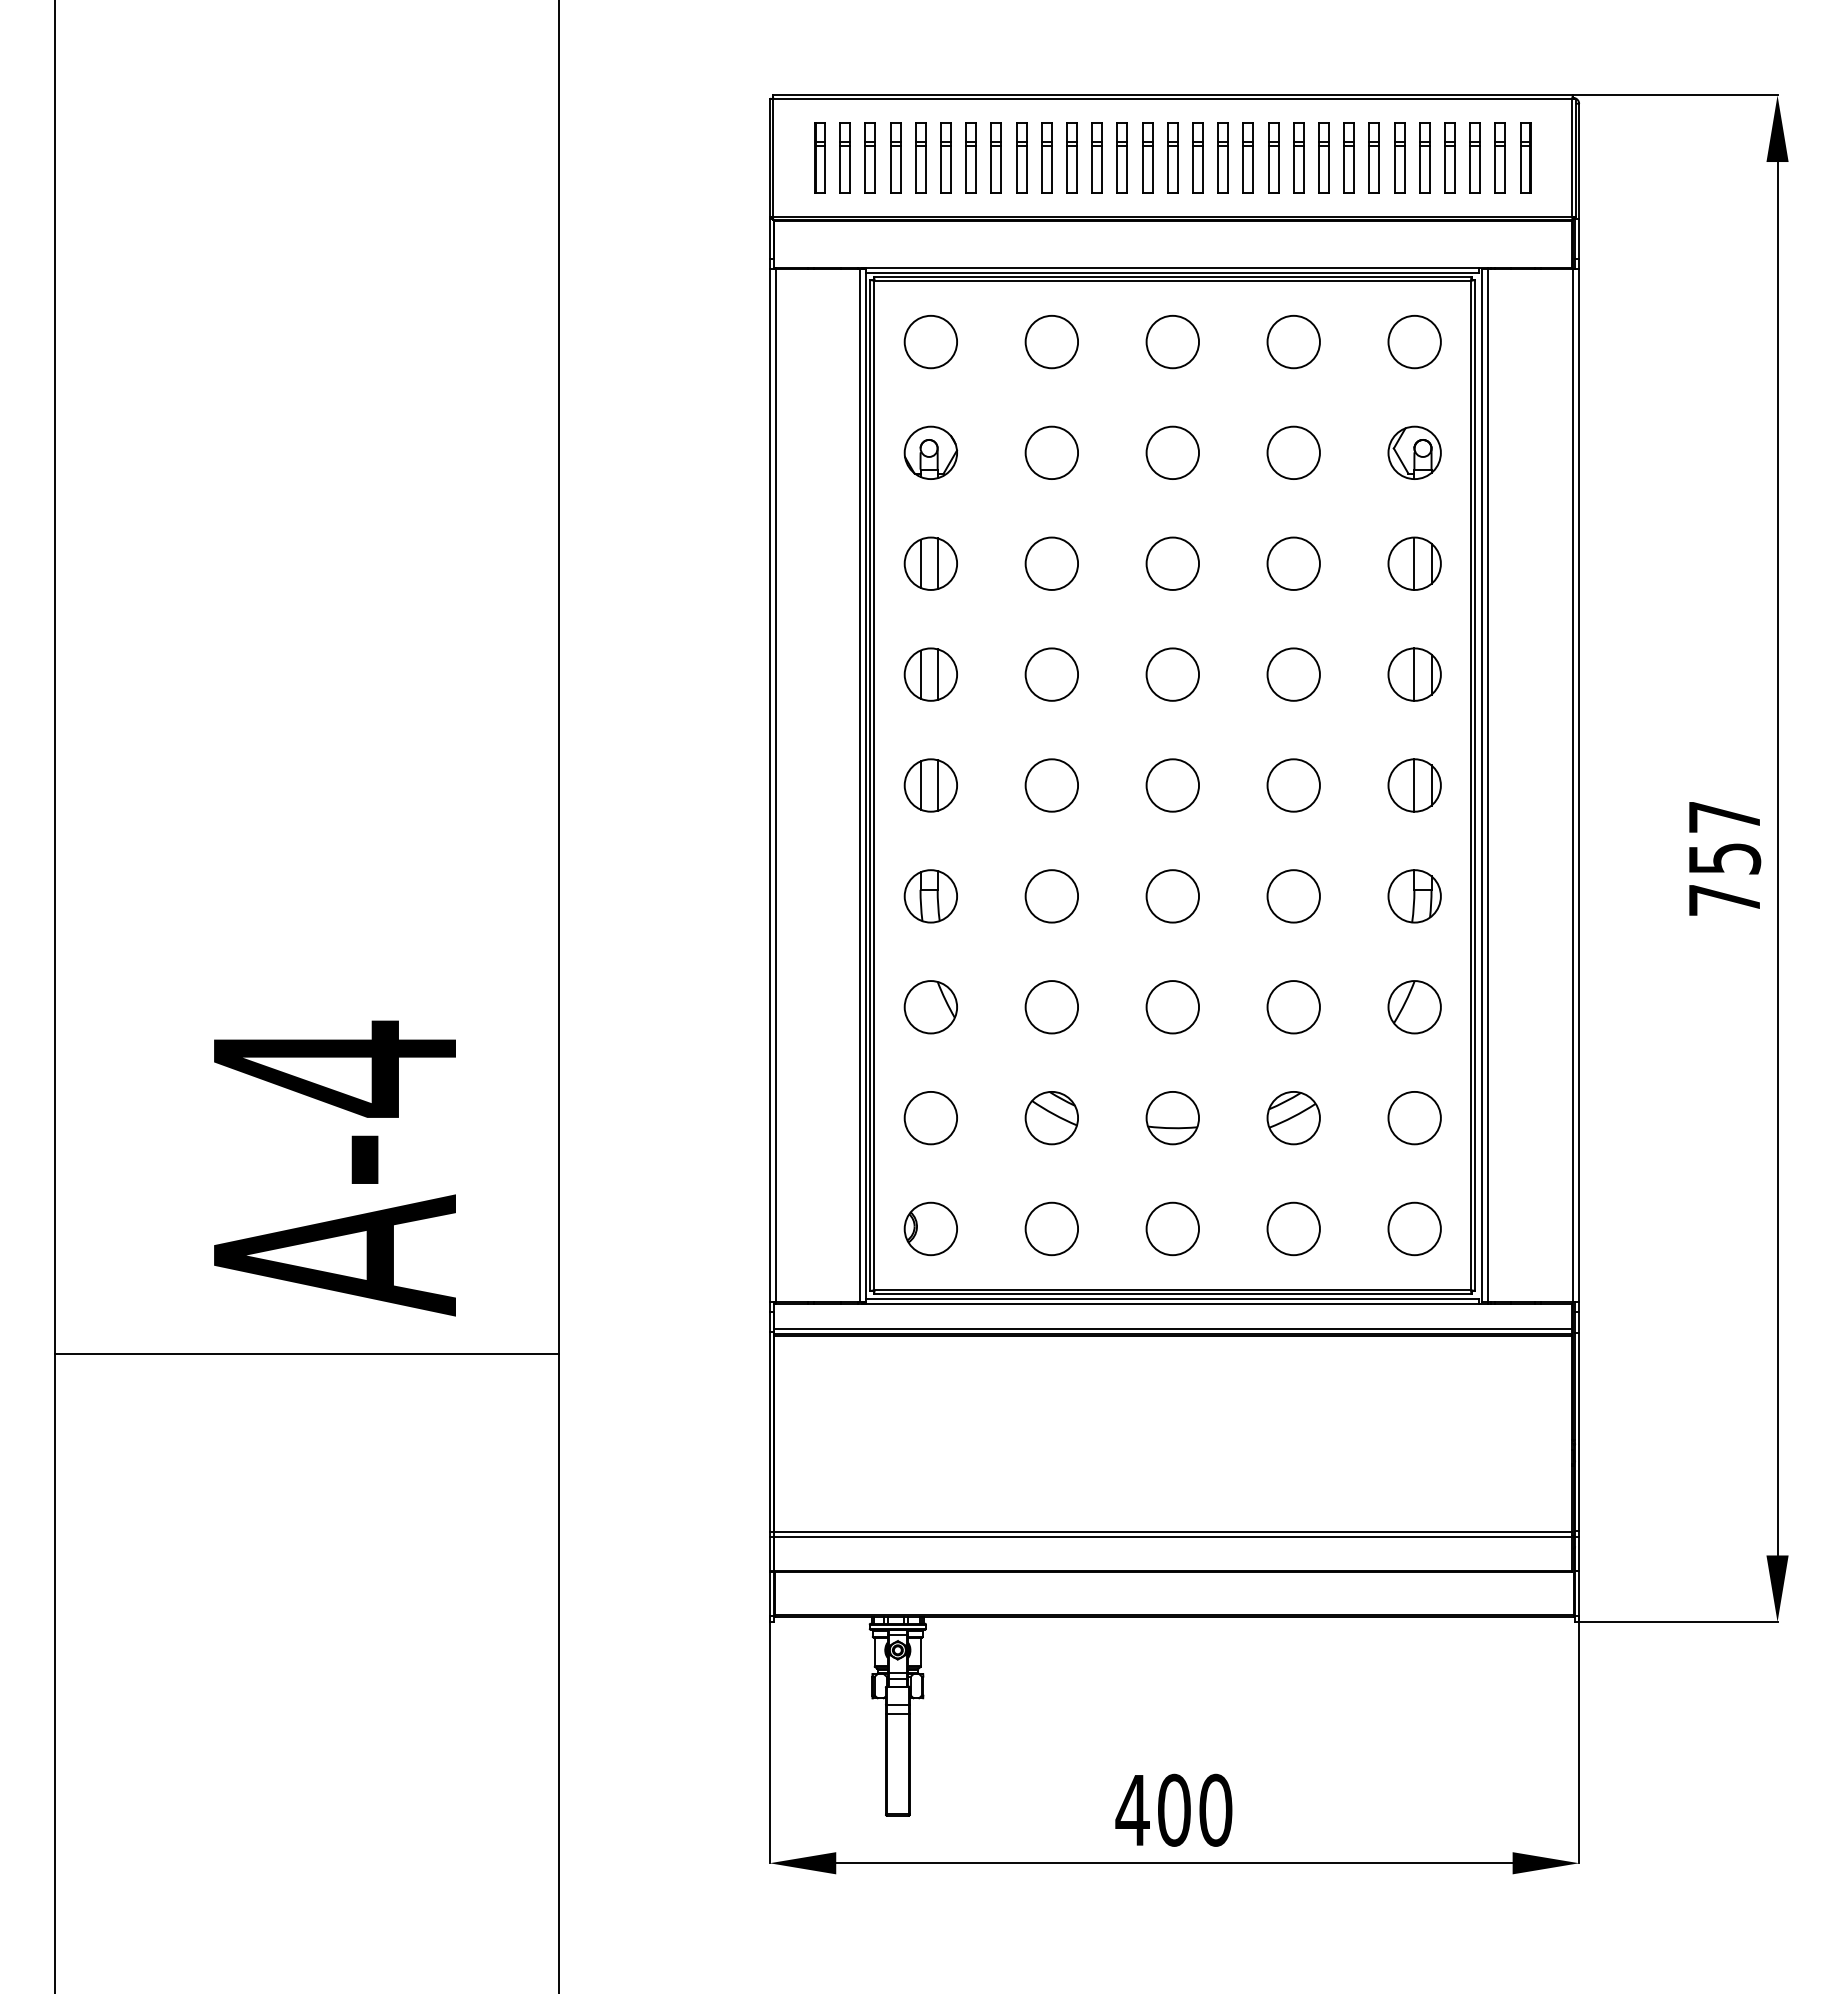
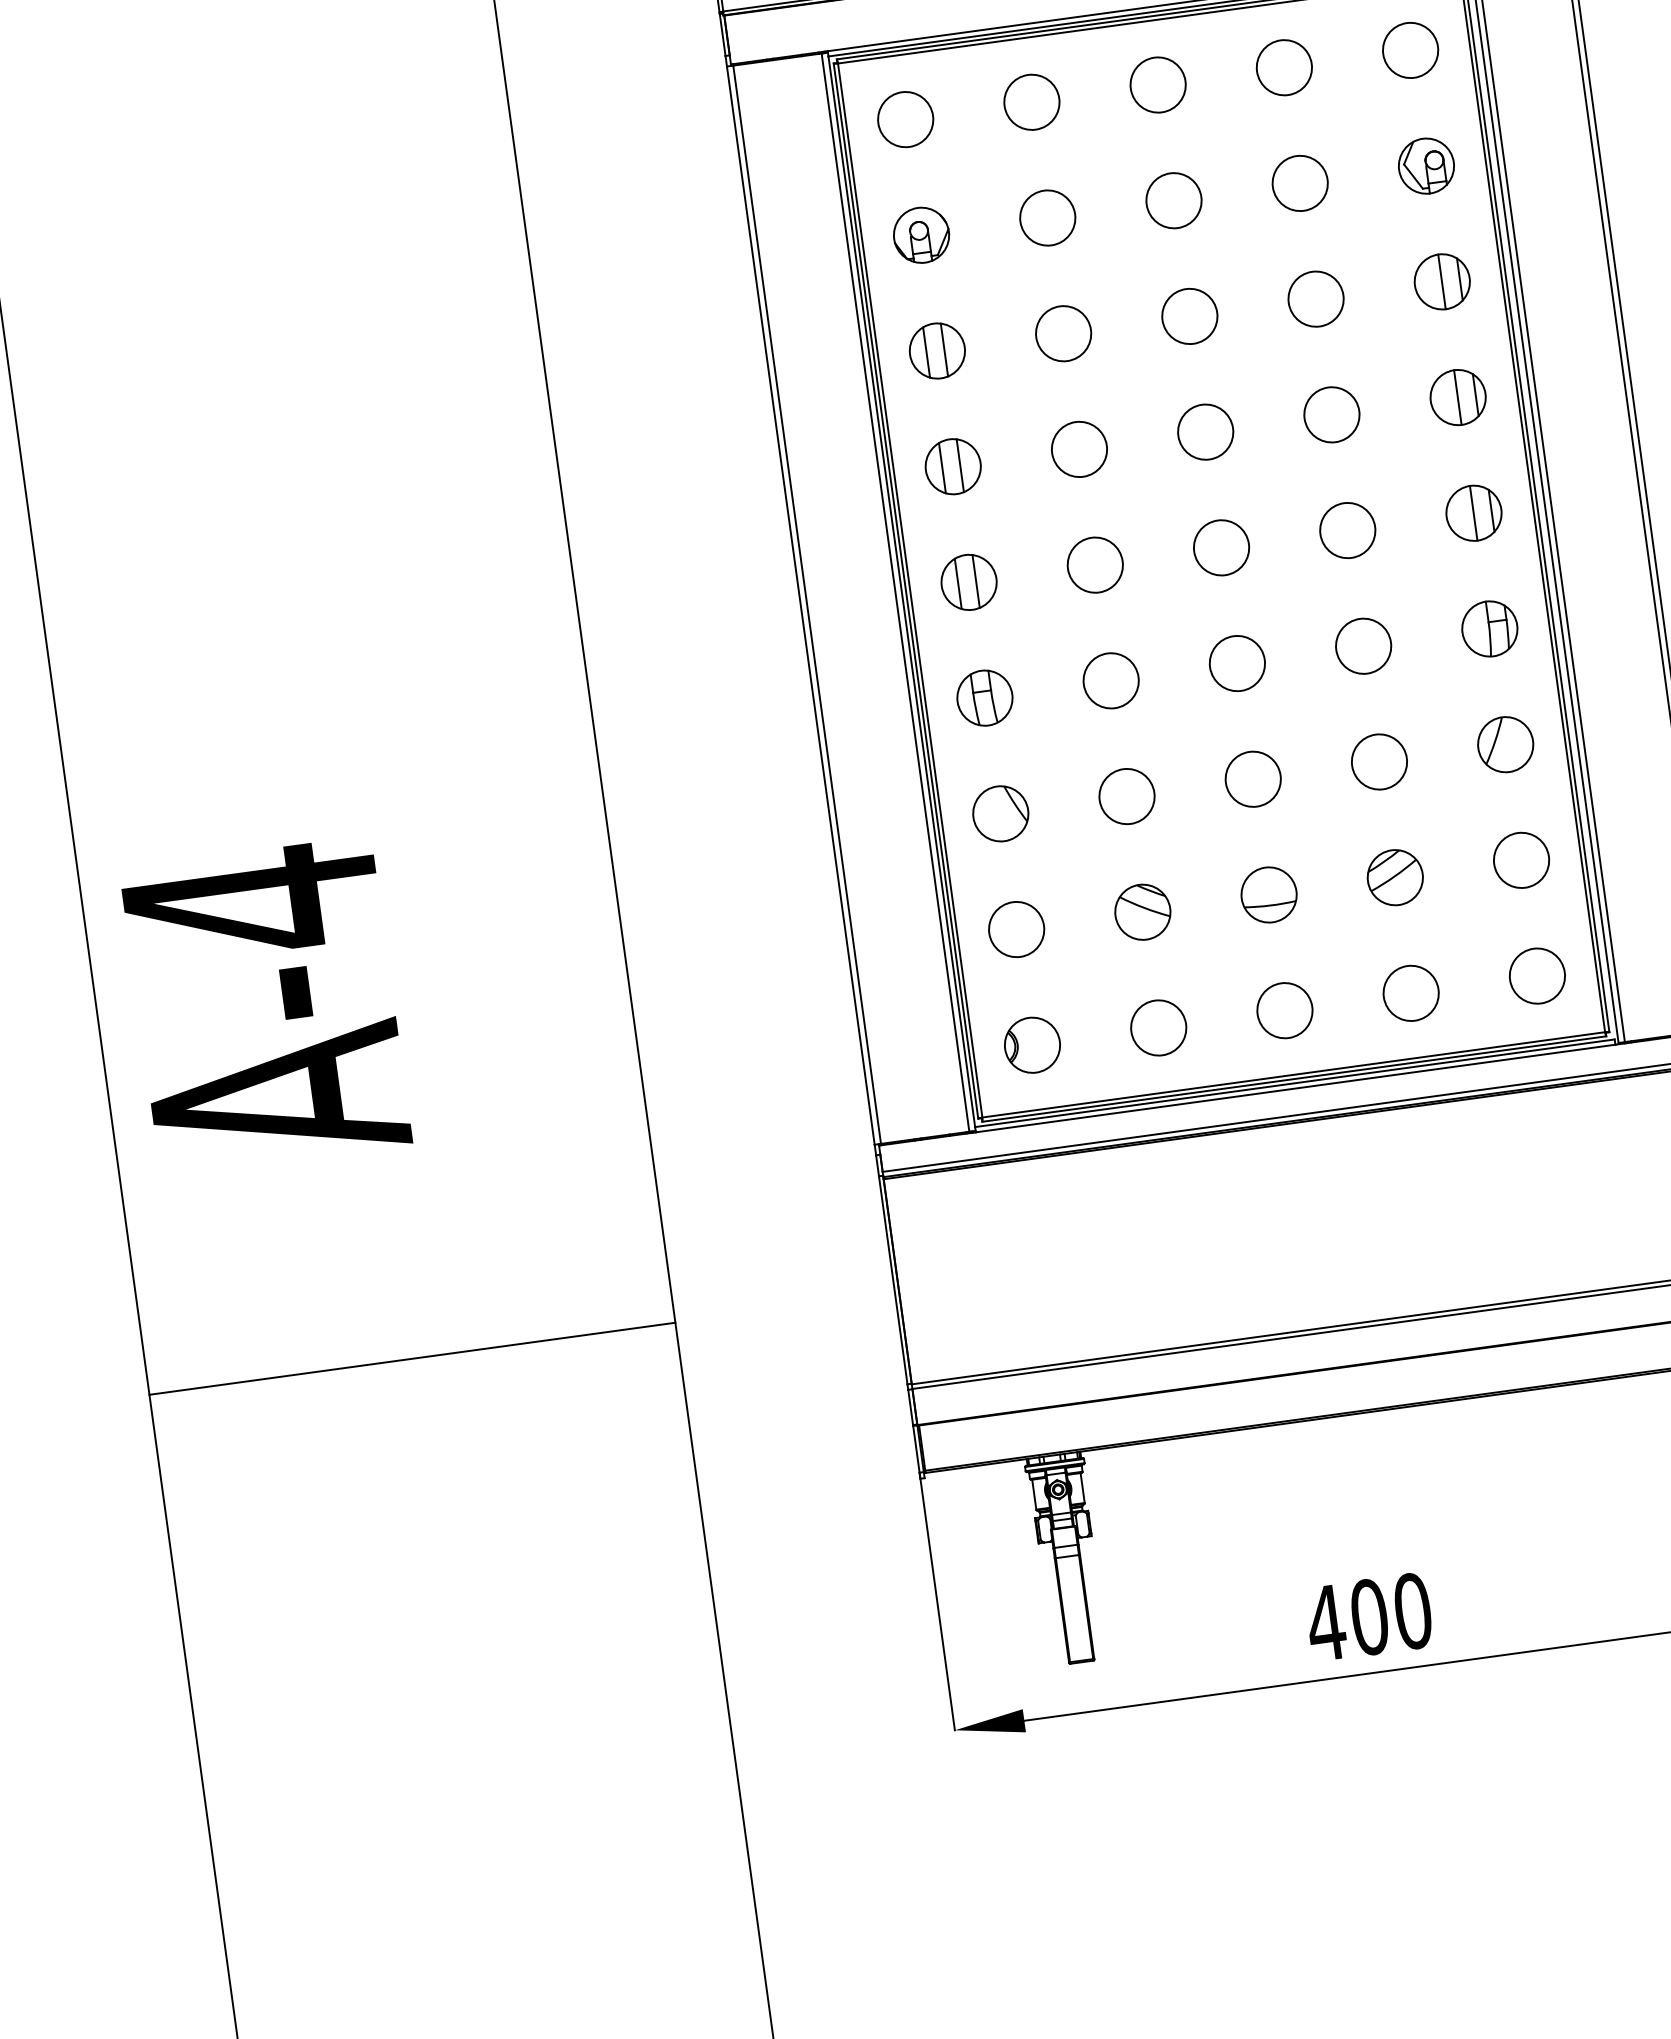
text: (334, 1168) -> (265, 1006), moved
line: (307, 1353) -> (412, 1358), moved

